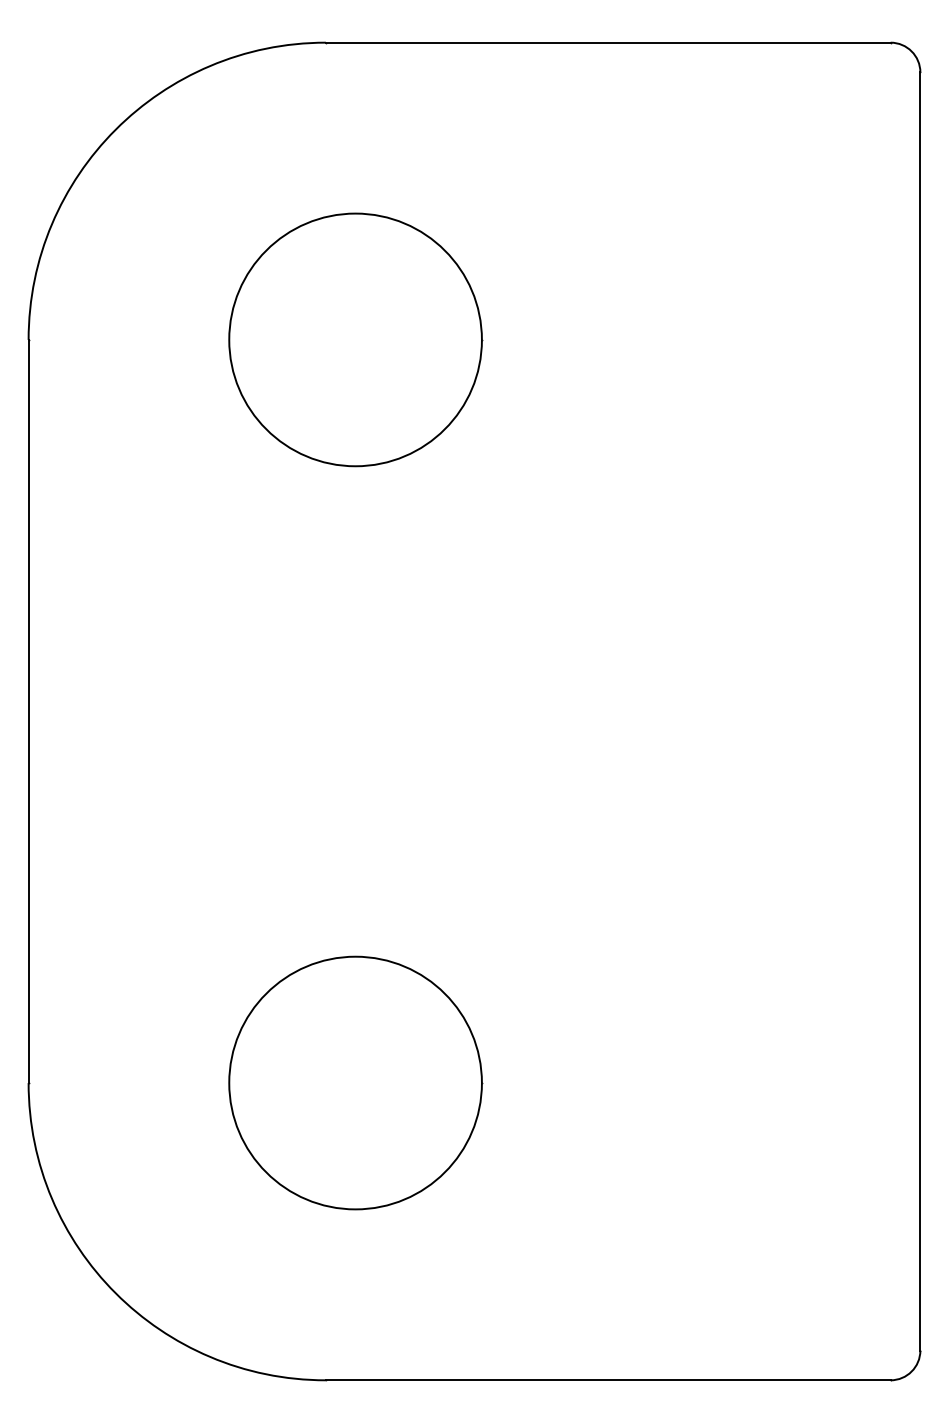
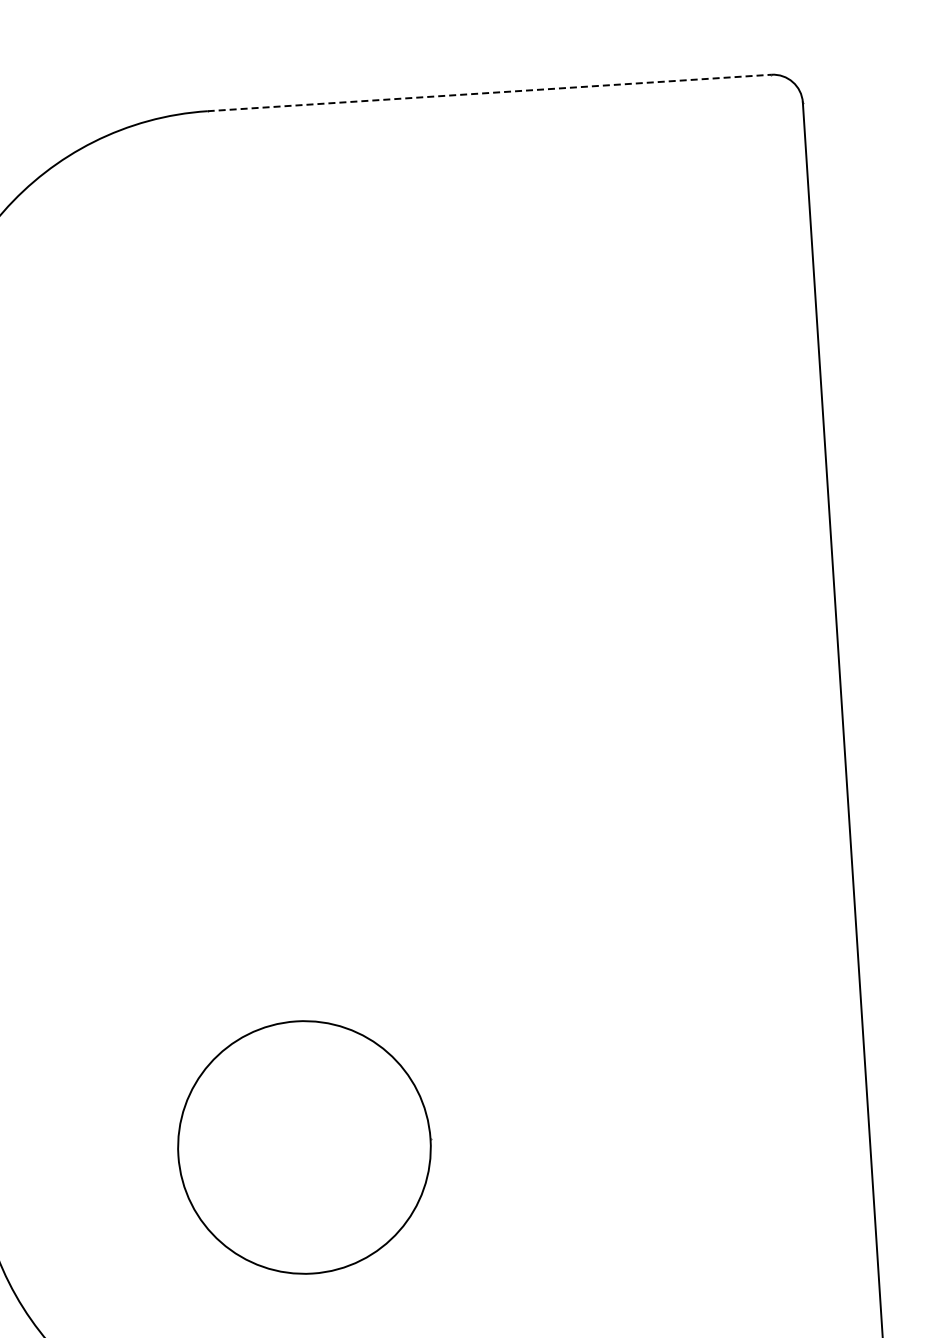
line: (608, 42) -> (489, 92), solid -> dashed
part: (355, 339) -> (256, 405), removed

